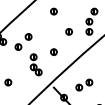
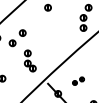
part: (68, 31) -> (62, 27), removed
part: (53, 51) -> (47, 47), removed
part: (84, 84) -> (78, 80), size x0.7

